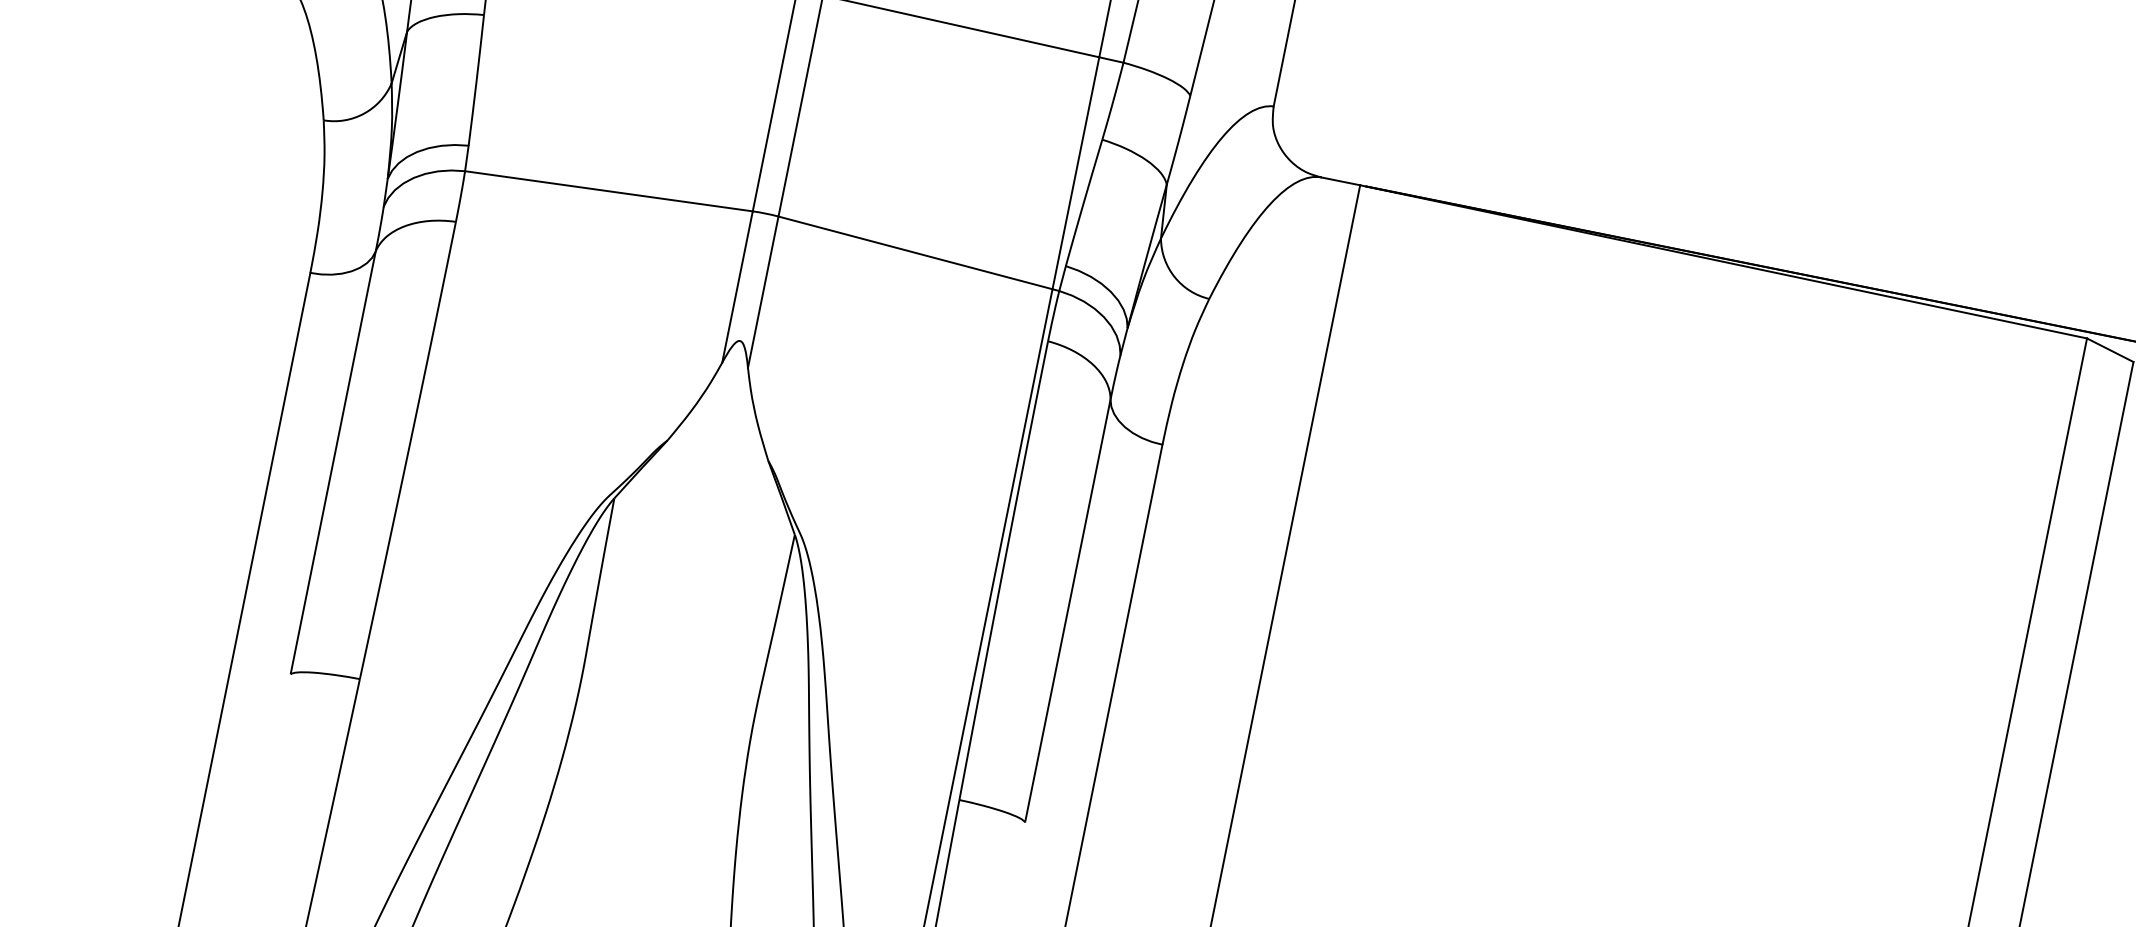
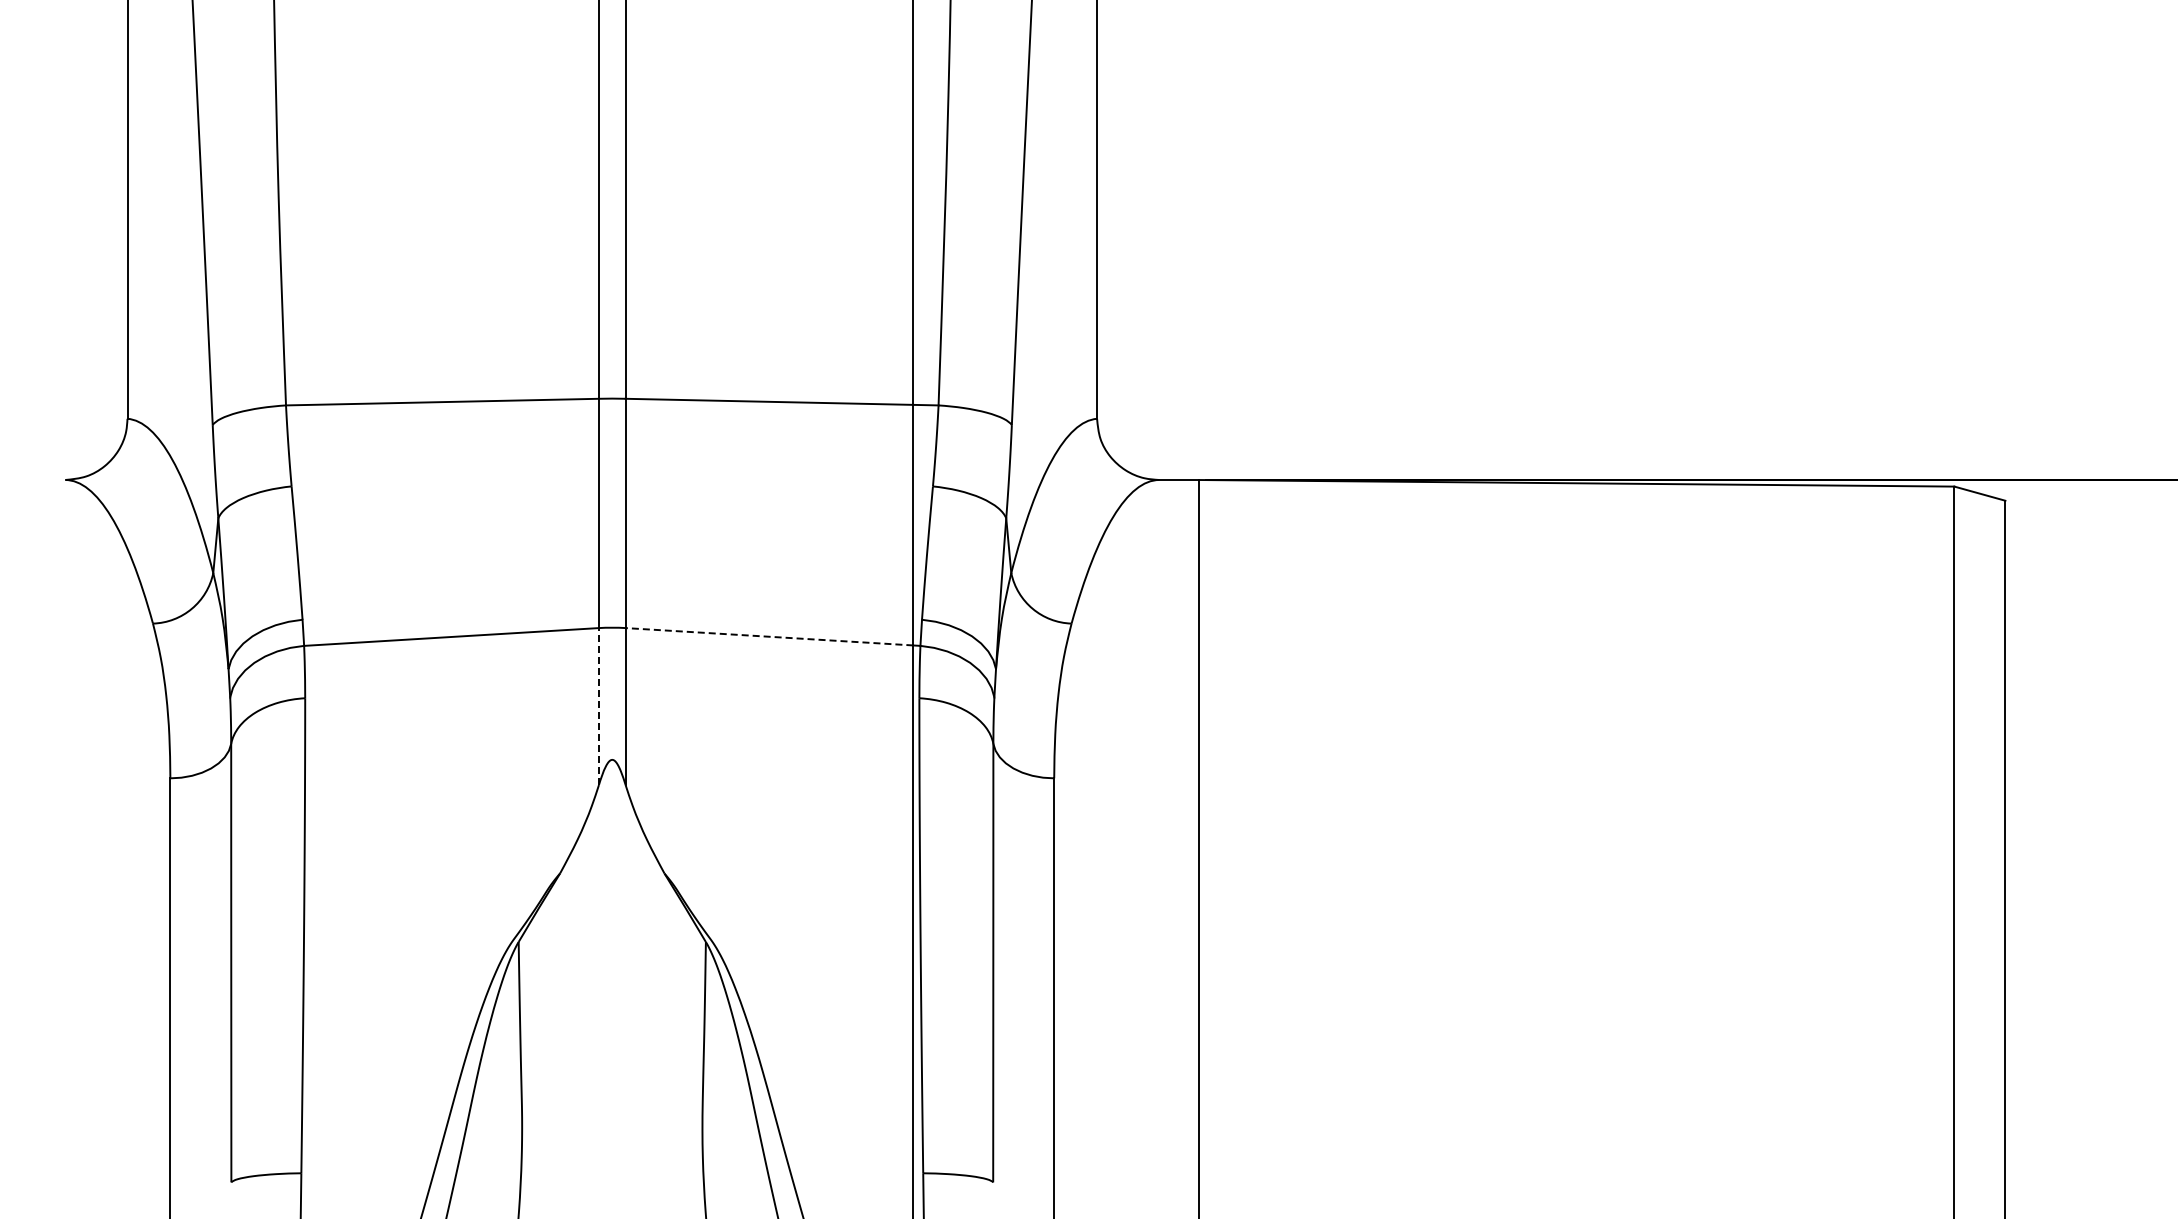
line: (915, 252) -> (769, 636), solid -> dashed
line: (737, 286) -> (598, 706), solid -> dashed

